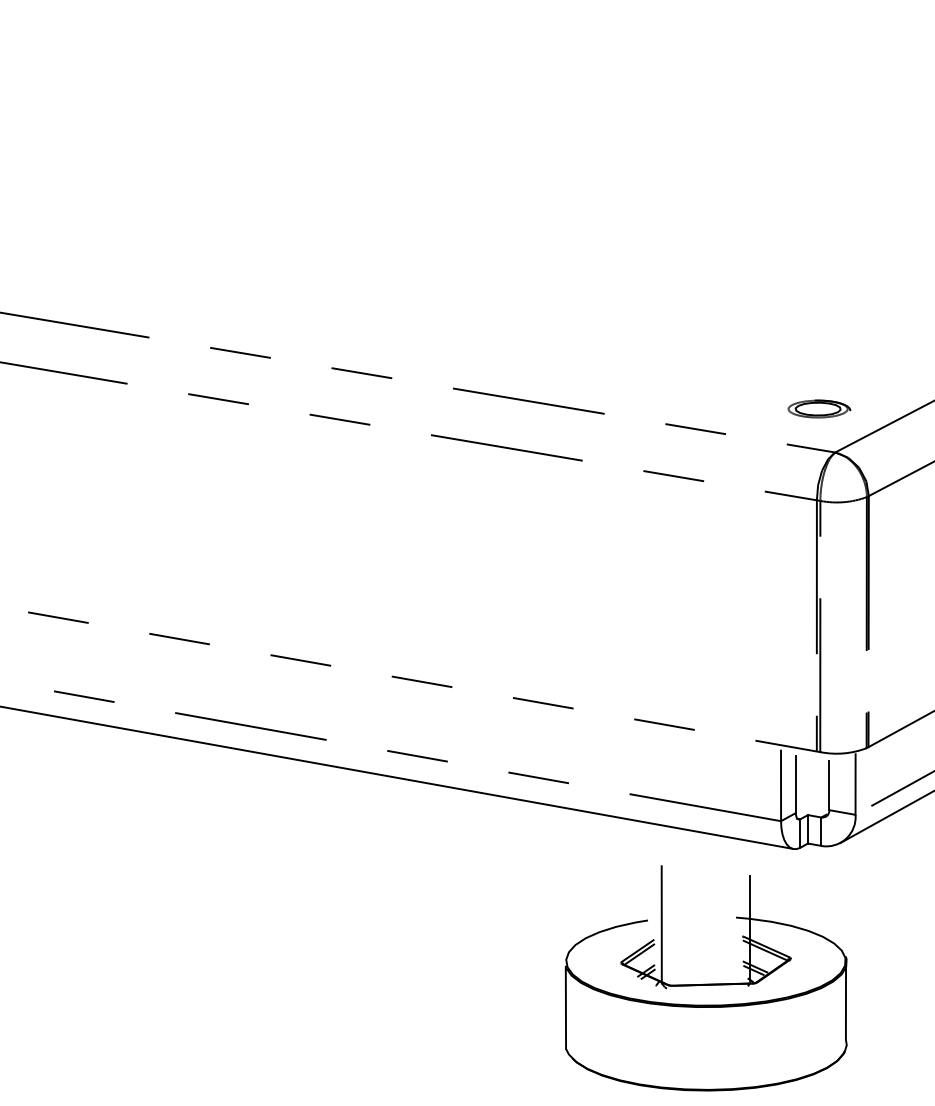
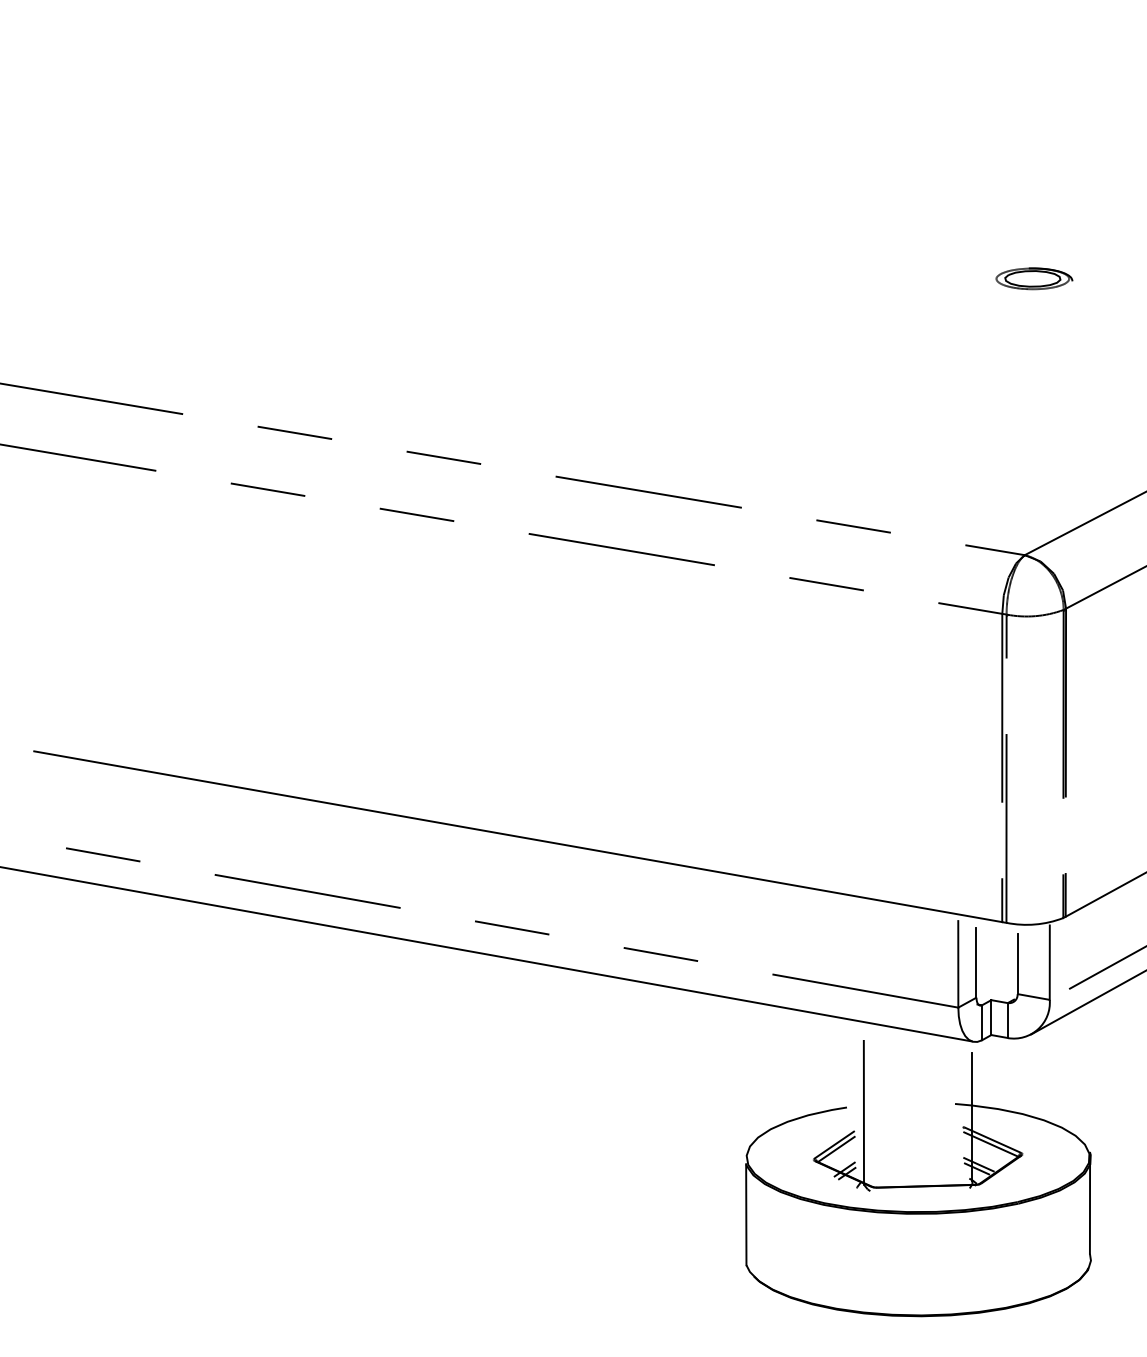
part: (819, 408) -> (1034, 278), moved
line: (422, 681) -> (518, 836), dashed -> solid
part: (706, 984) -> (918, 1185), moved

